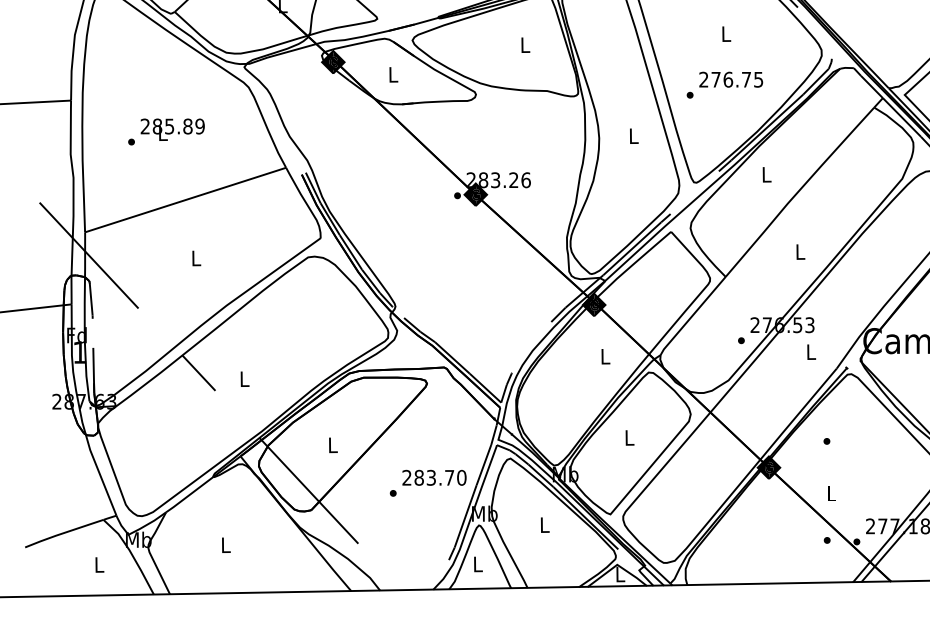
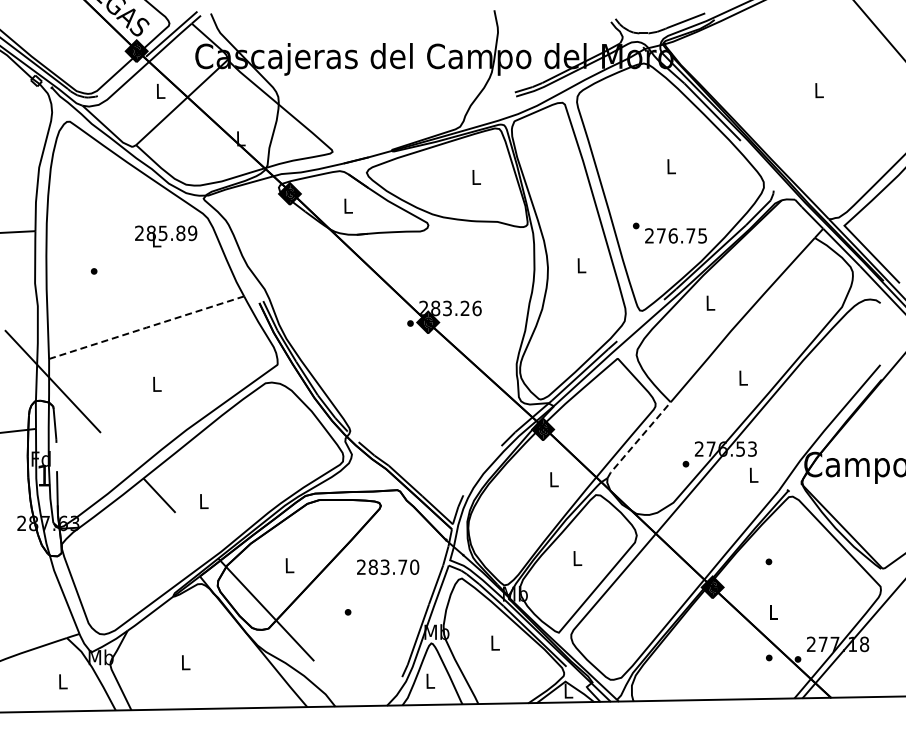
text: (730, 79) -> (675, 235), moved
text: (173, 129) -> (166, 236), moved
line: (185, 199) -> (146, 327), solid -> dashed
line: (692, 316) -> (638, 440), solid -> dashed
text: (434, 477) -> (388, 566), moved

